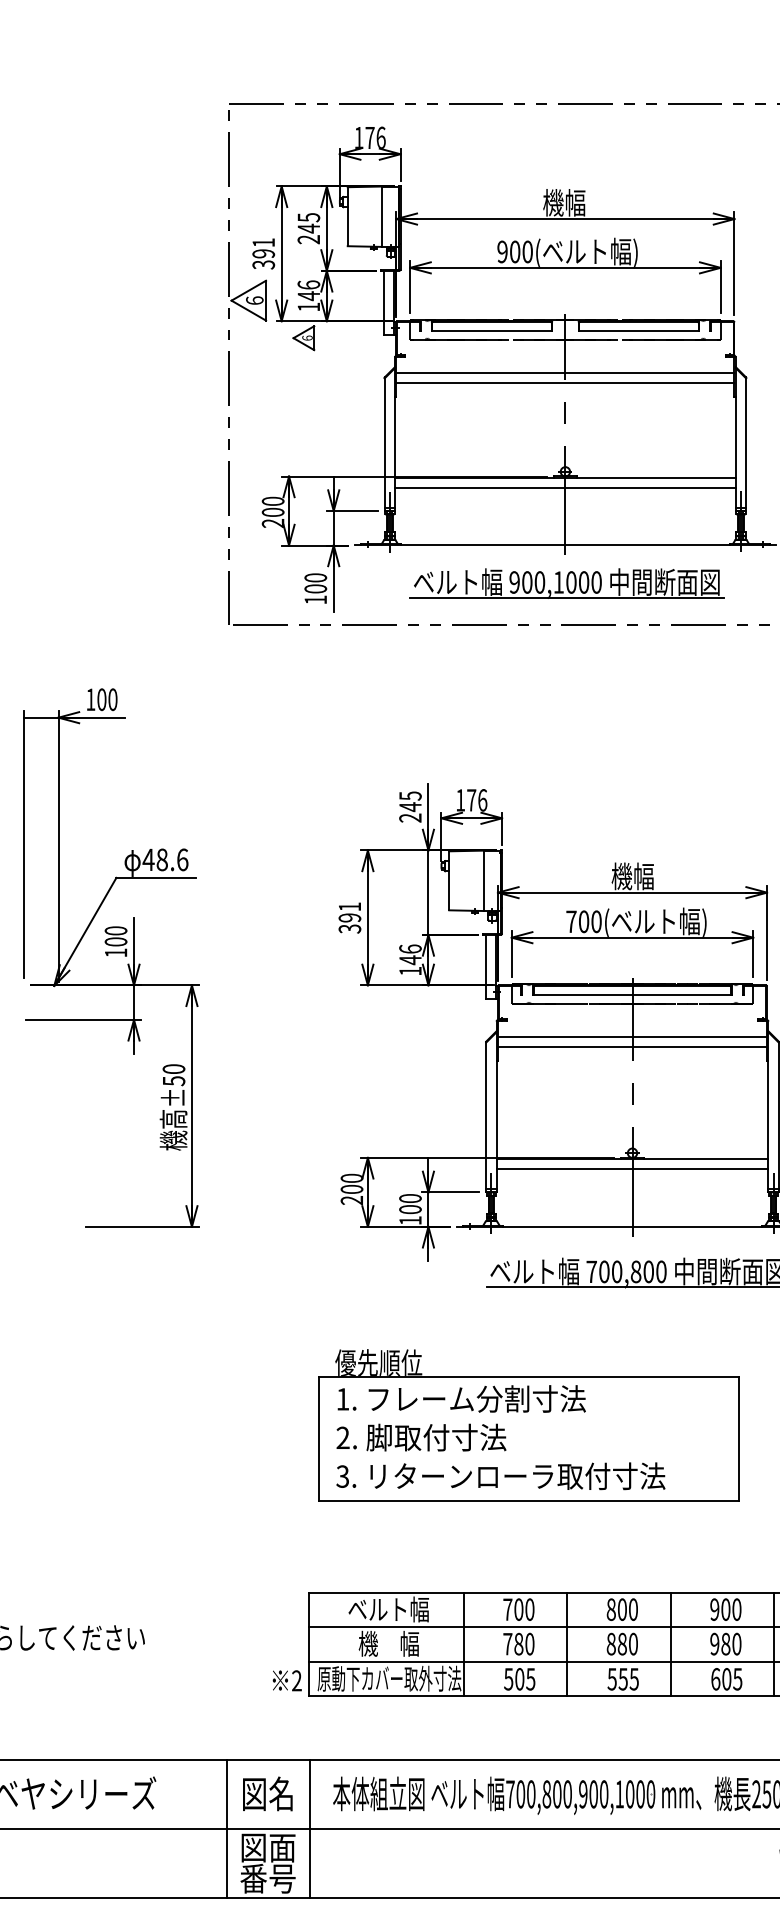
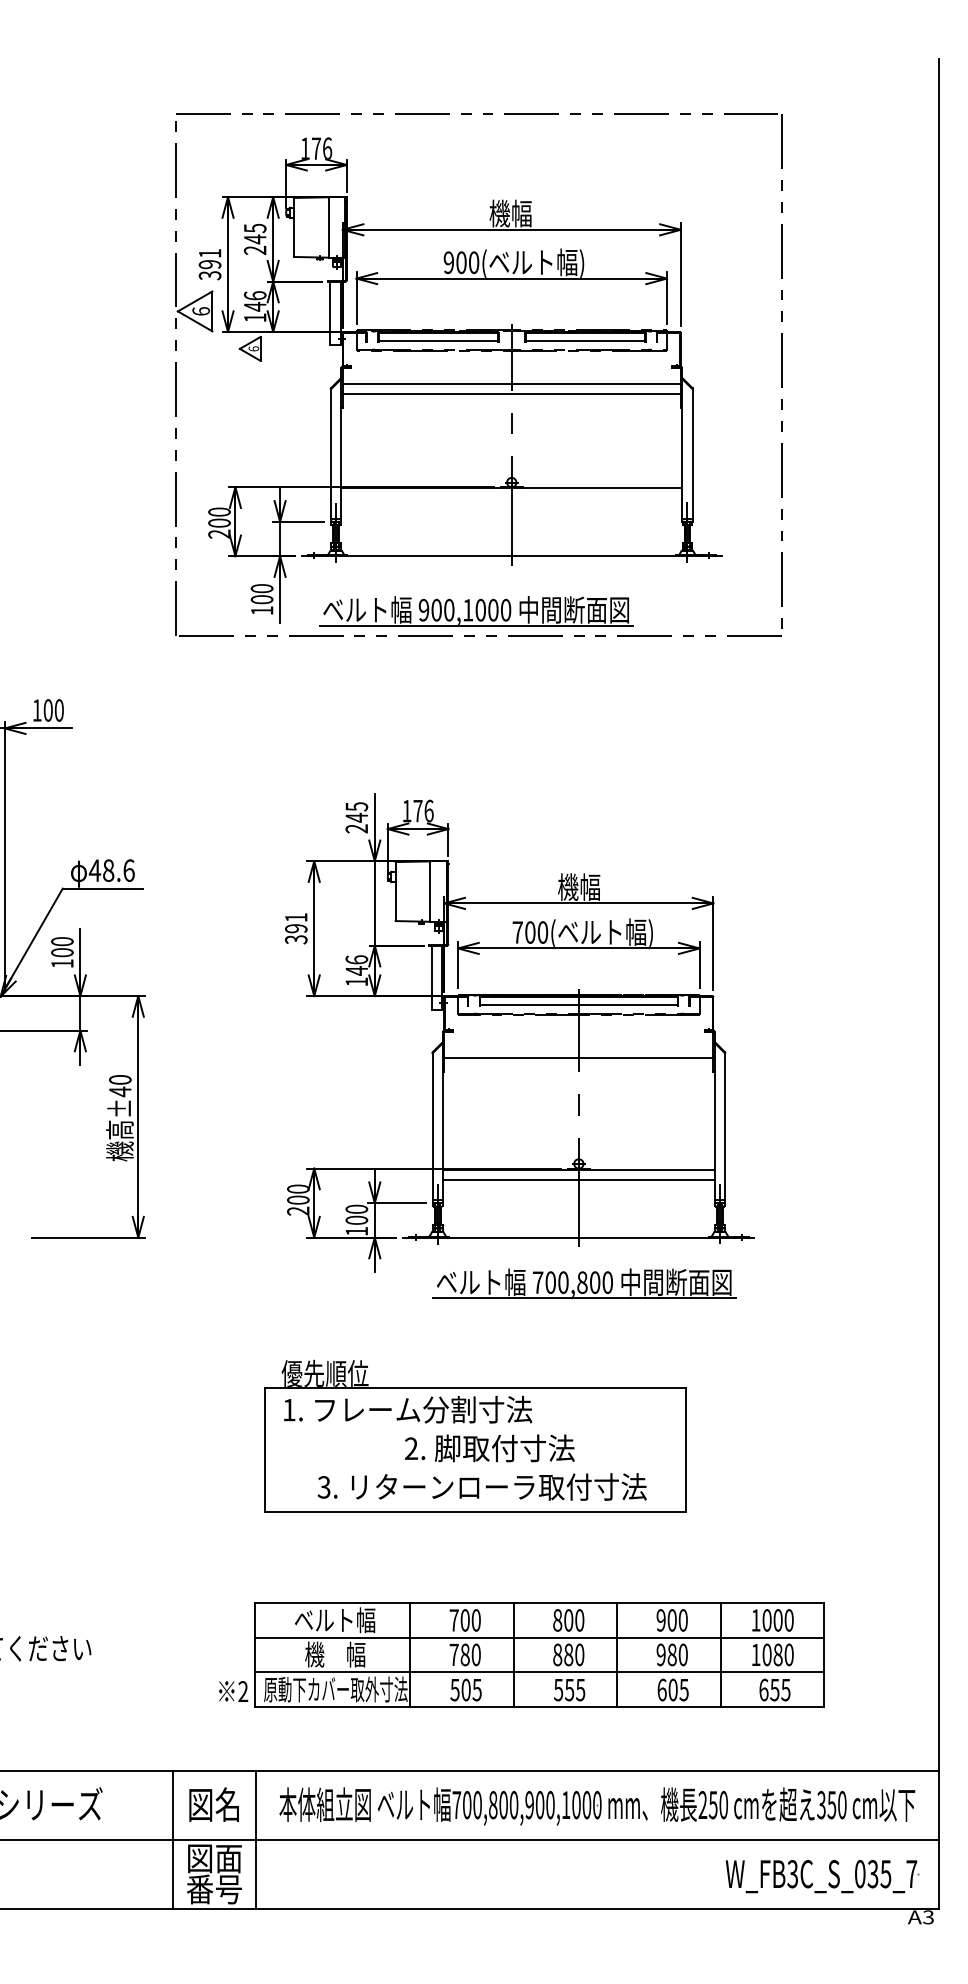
line: (565, 487) -> (511, 498), removed
part: (567, 583) -> (476, 611), moved
line: (632, 1036) -> (578, 1047), removed
text: (174, 1080) -> (120, 1091), ±50 -> ±40
text: (421, 1437) -> (489, 1448), moved
text: (500, 1475) -> (481, 1486), moved

